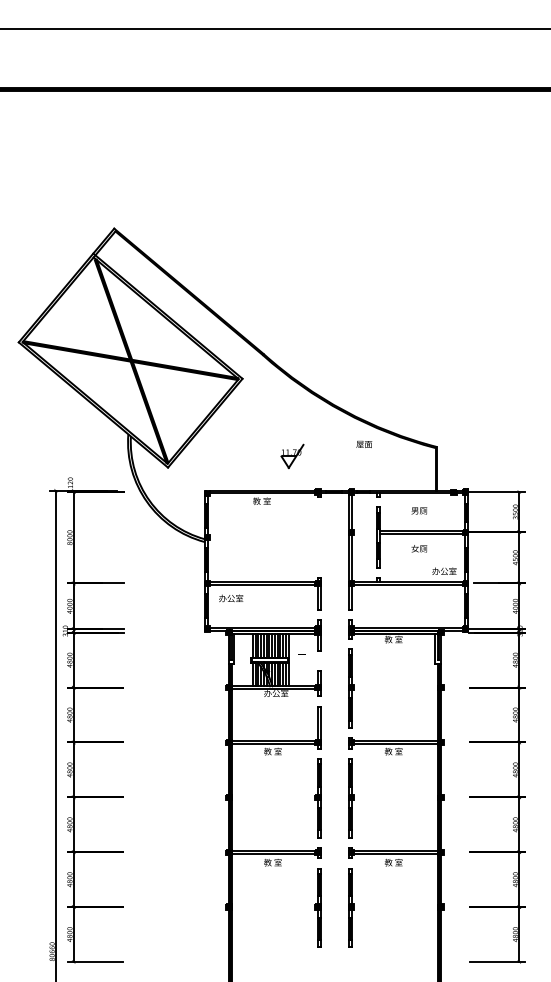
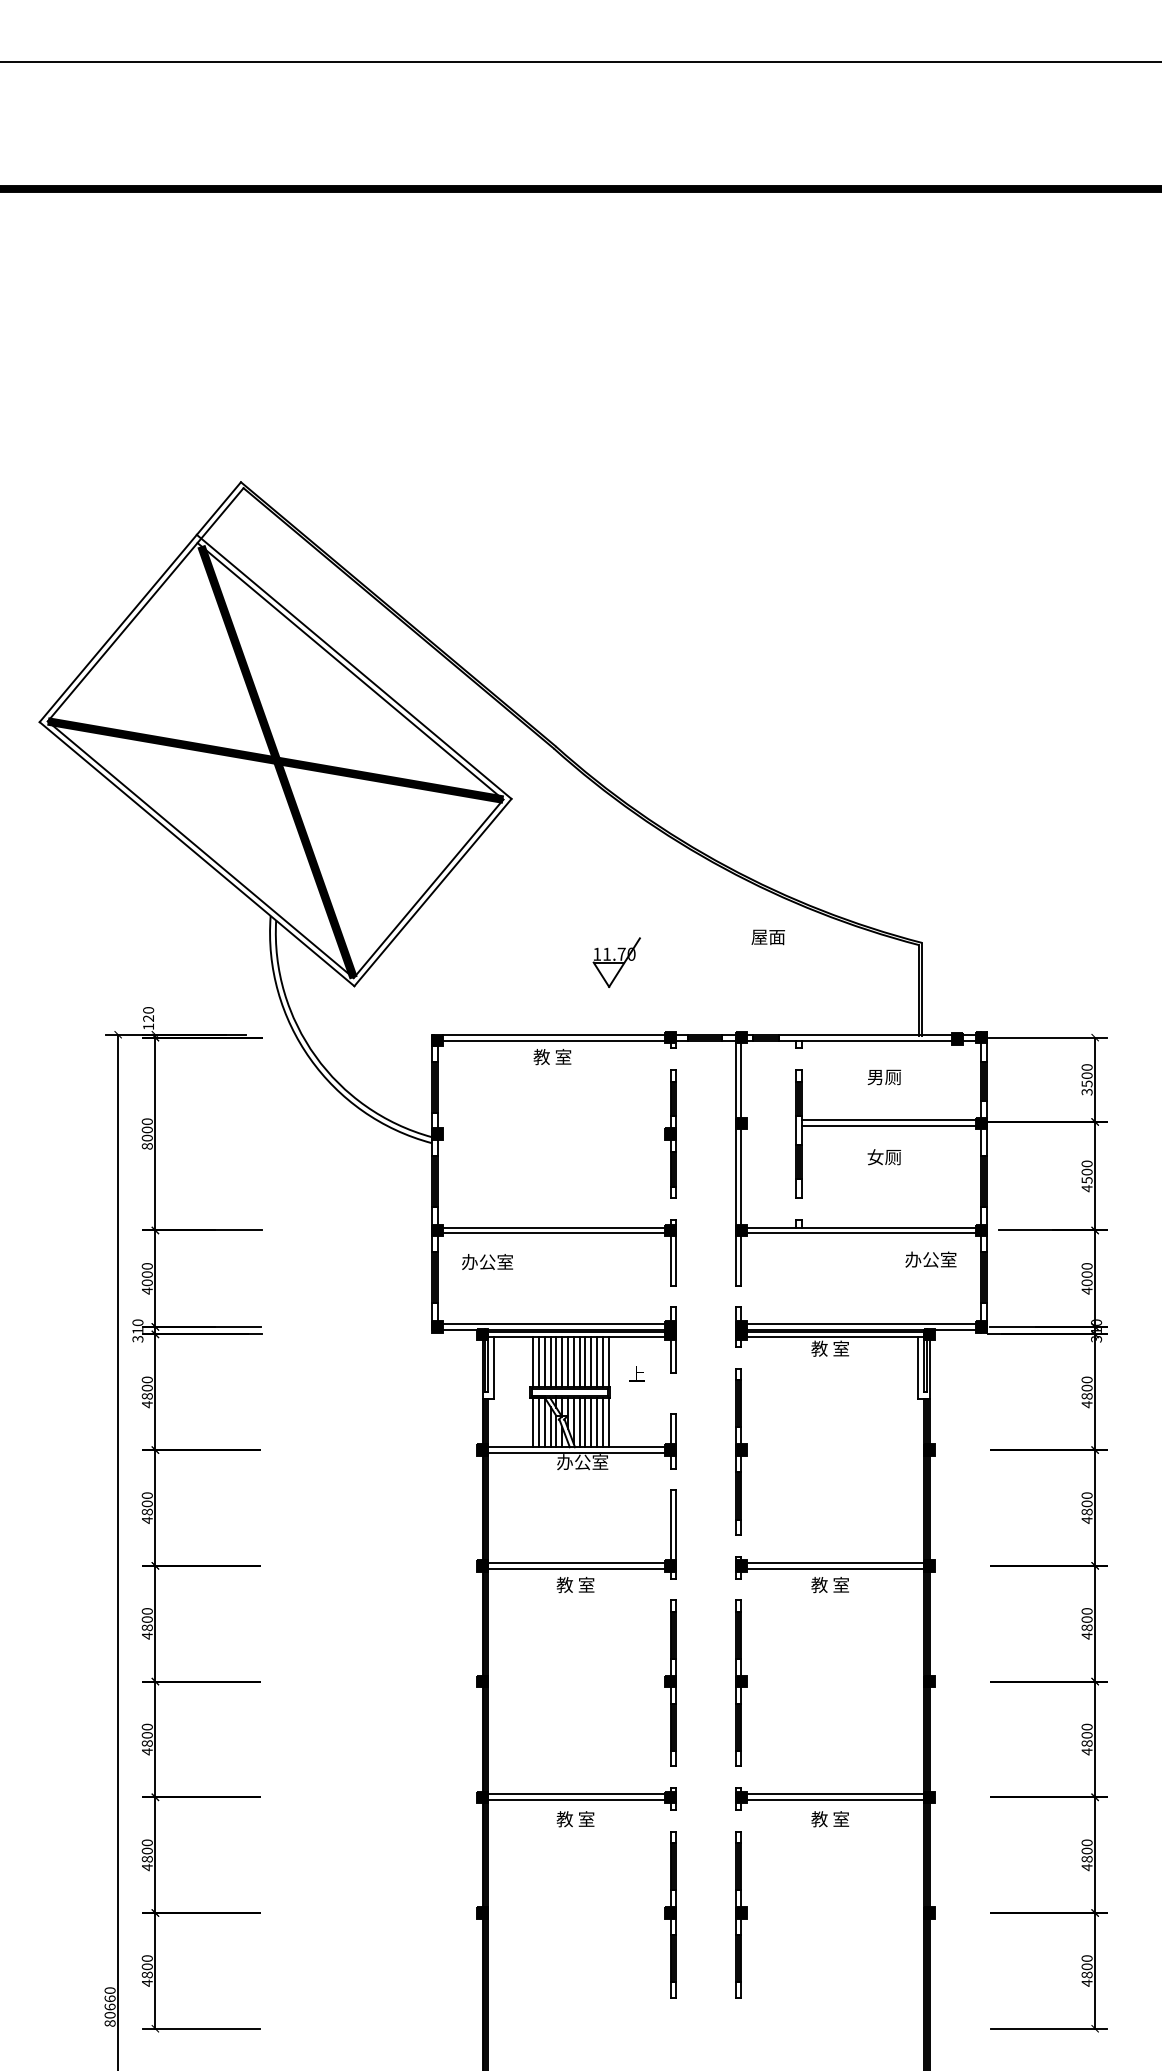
part: (317, 537) -> (669, 1133), added
text: (444, 570) -> (931, 1257), moved

